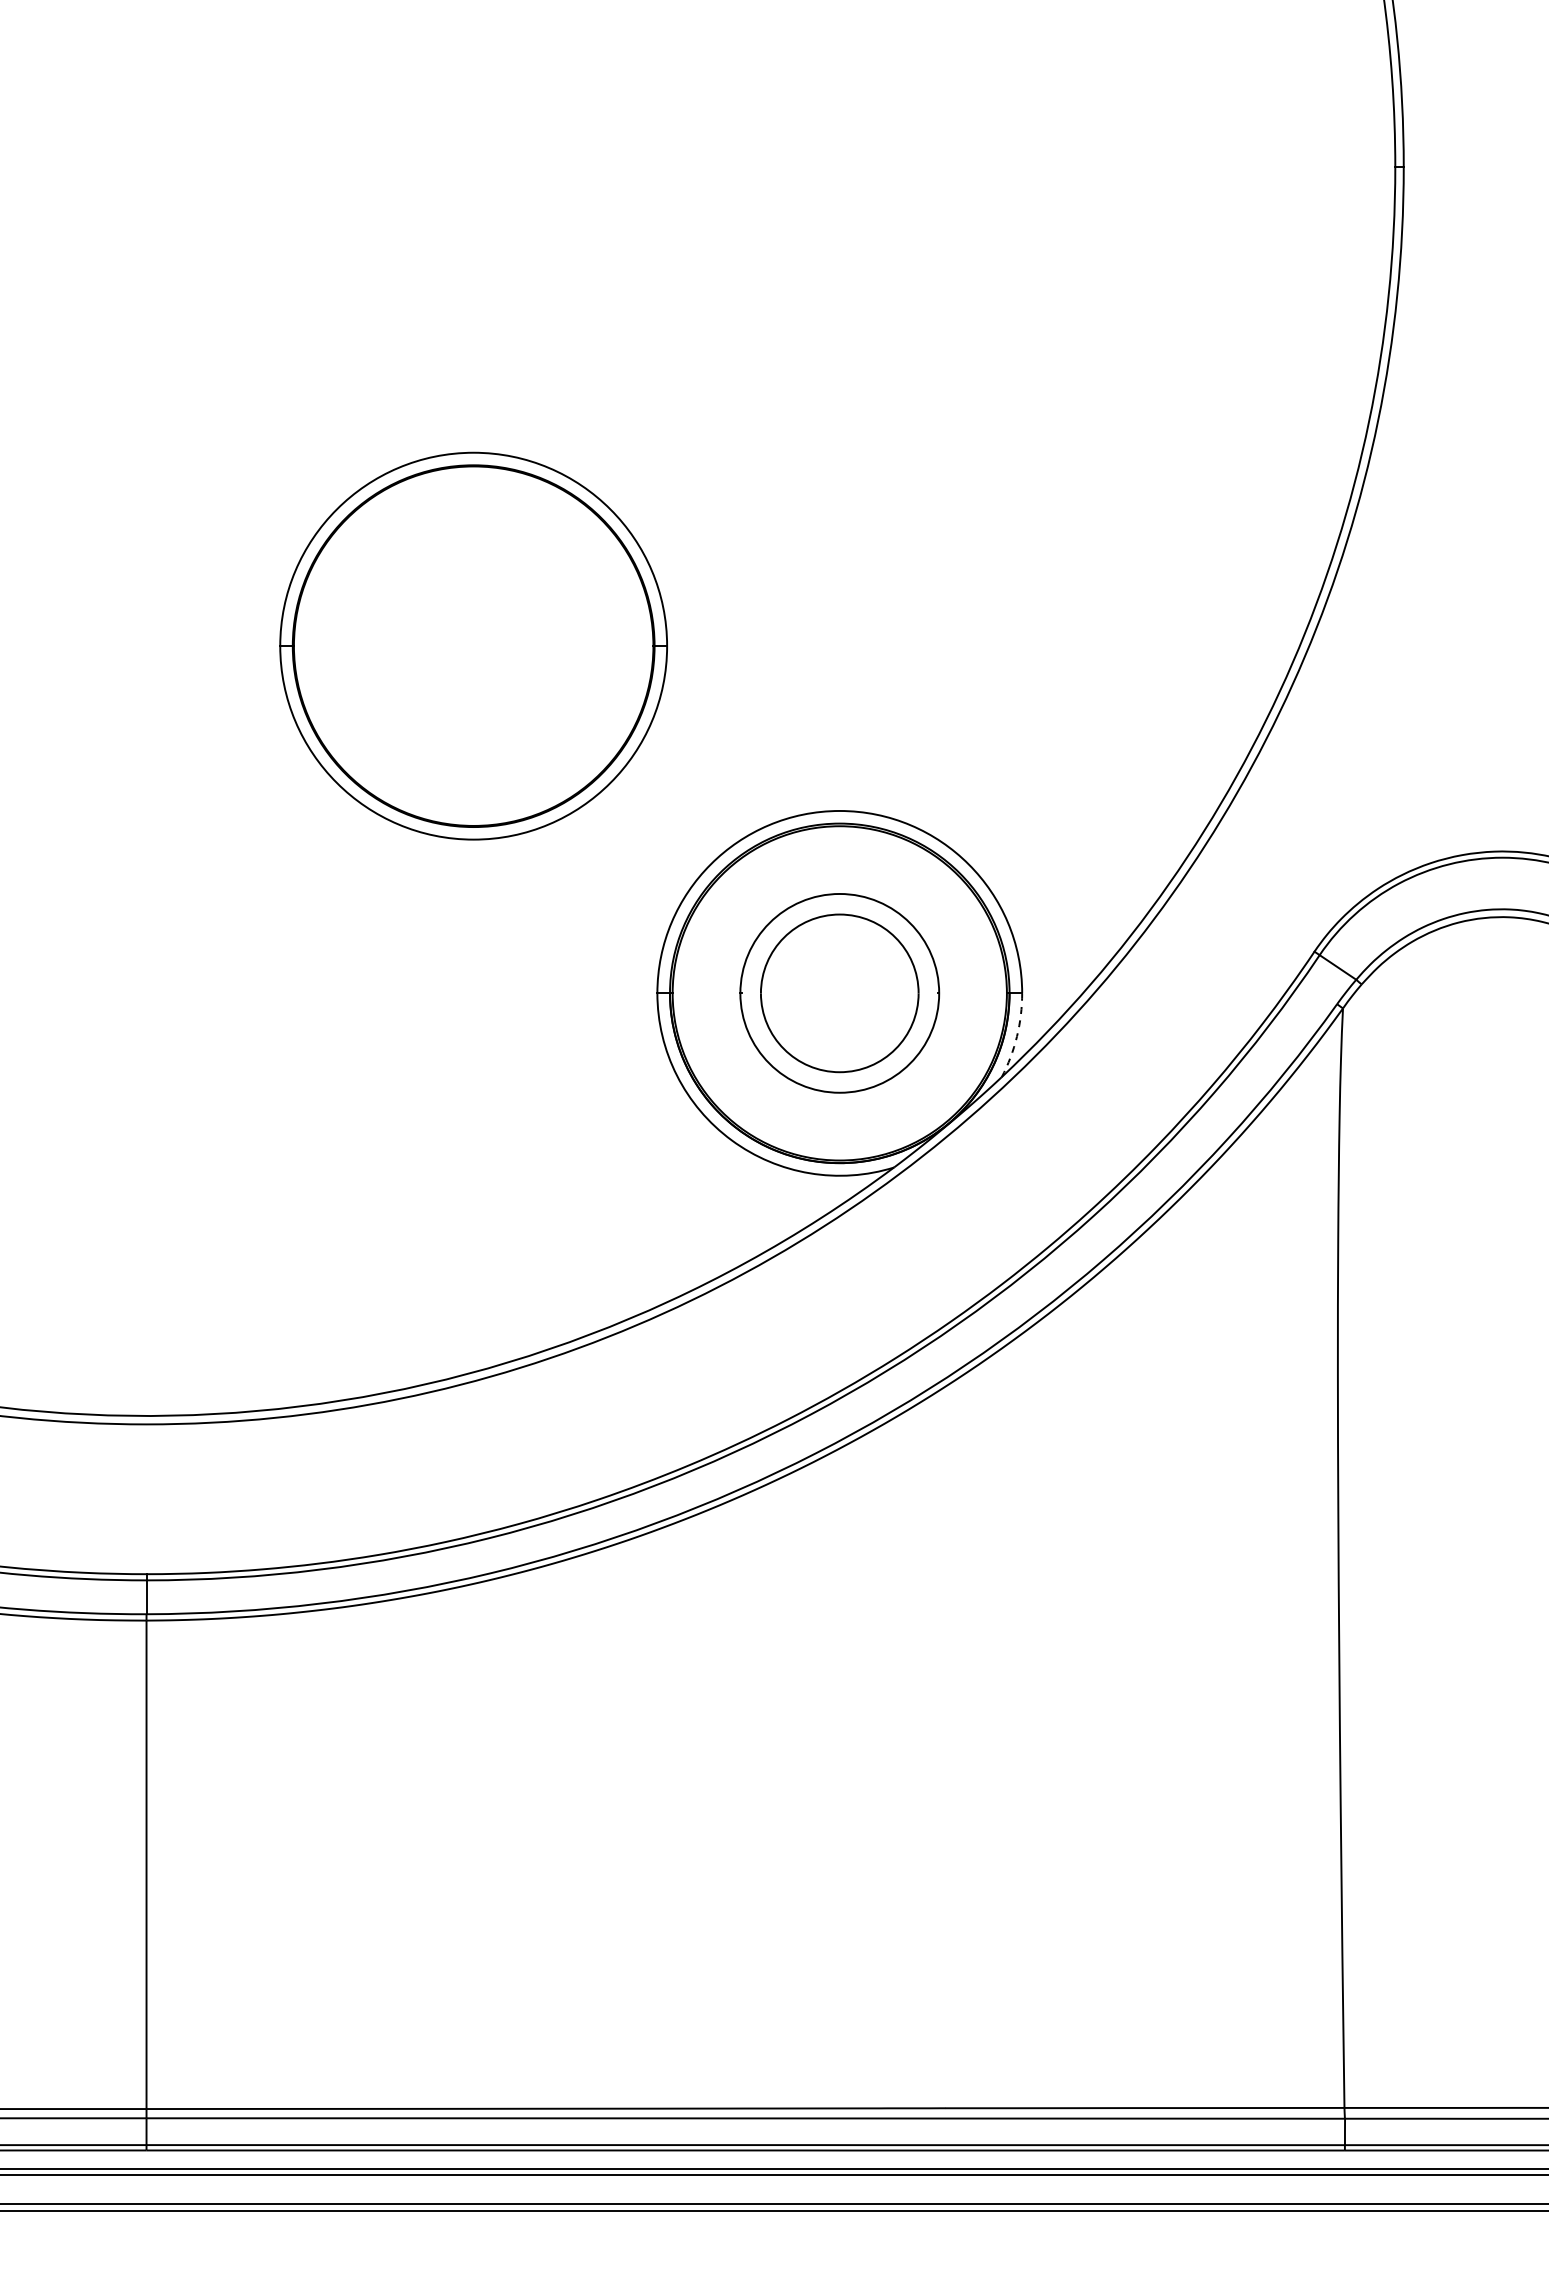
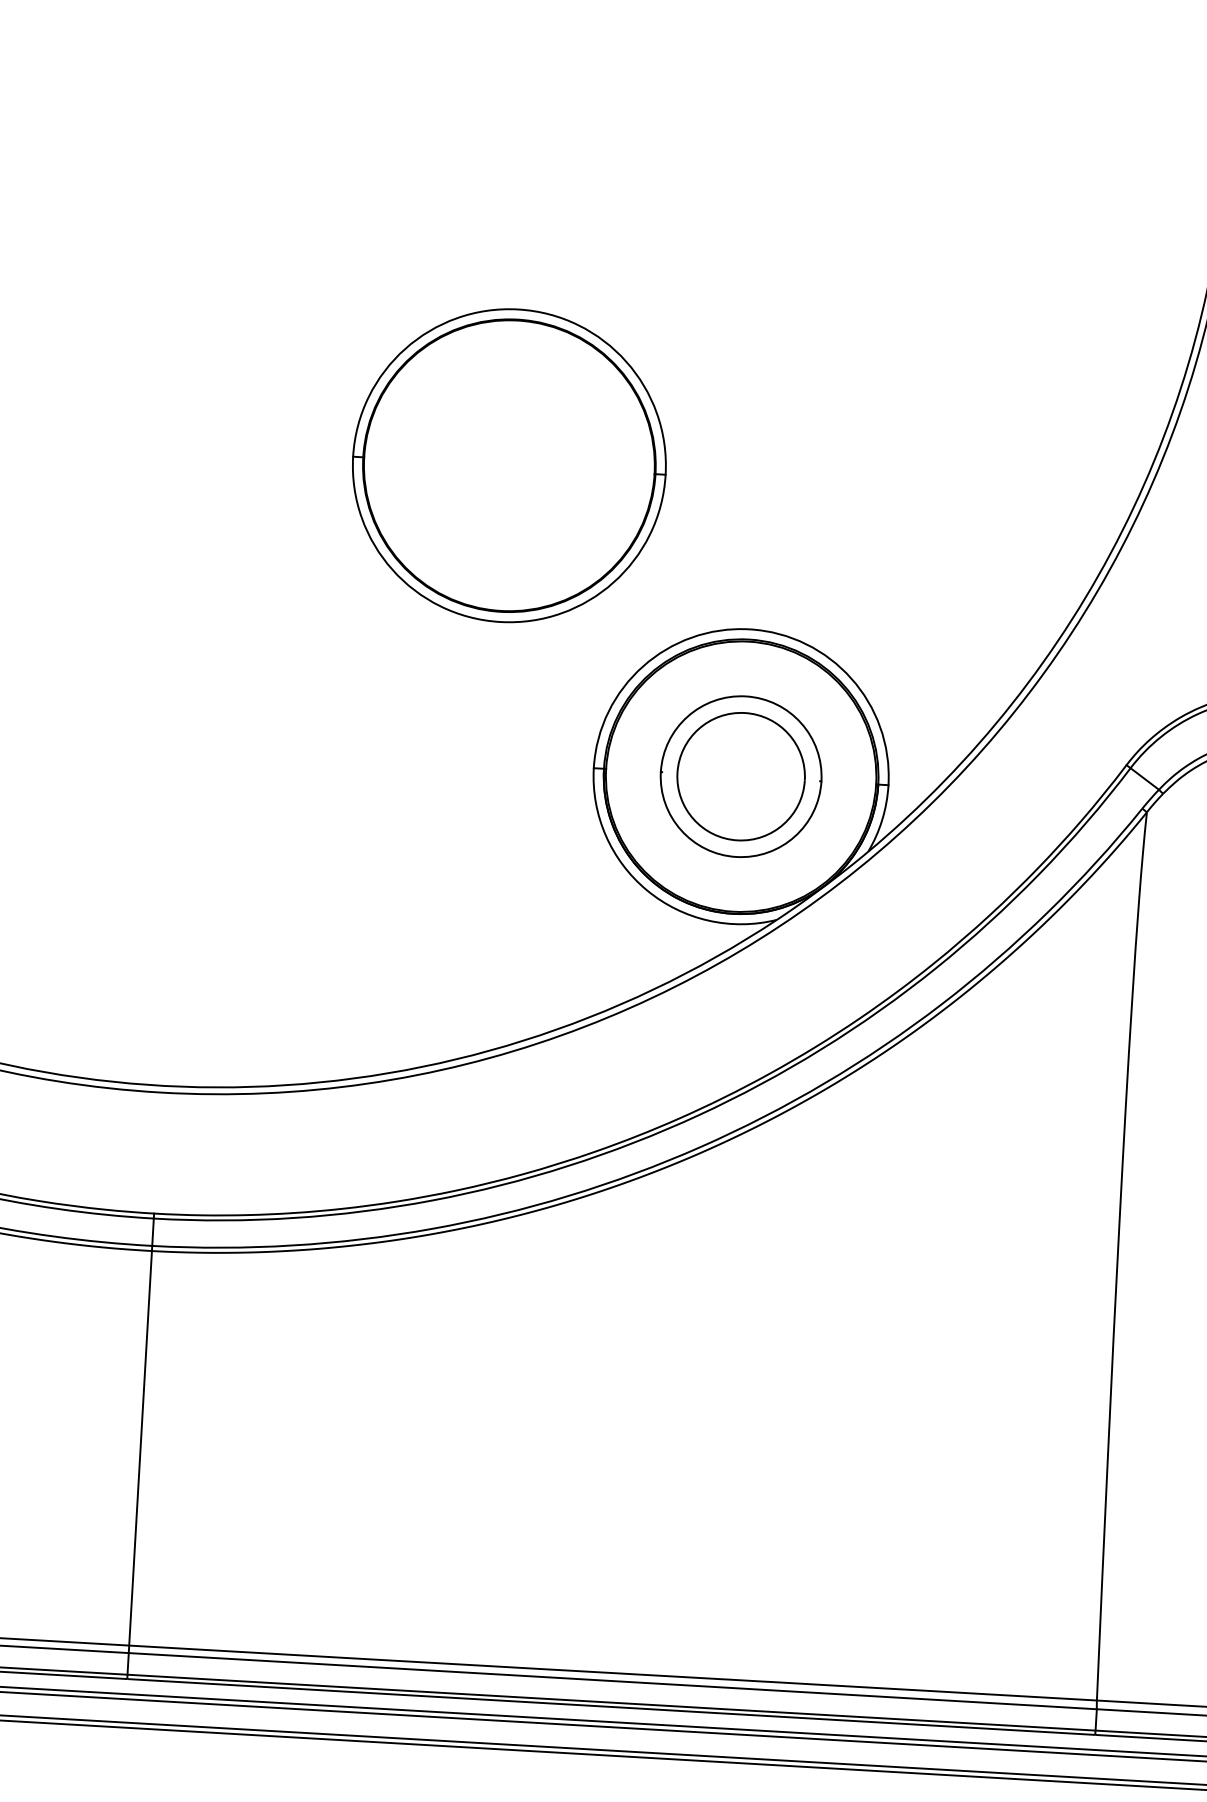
part: (473, 645) -> (509, 465), moved
arc: (1017, 1036) -> (882, 819), dashed -> solid

